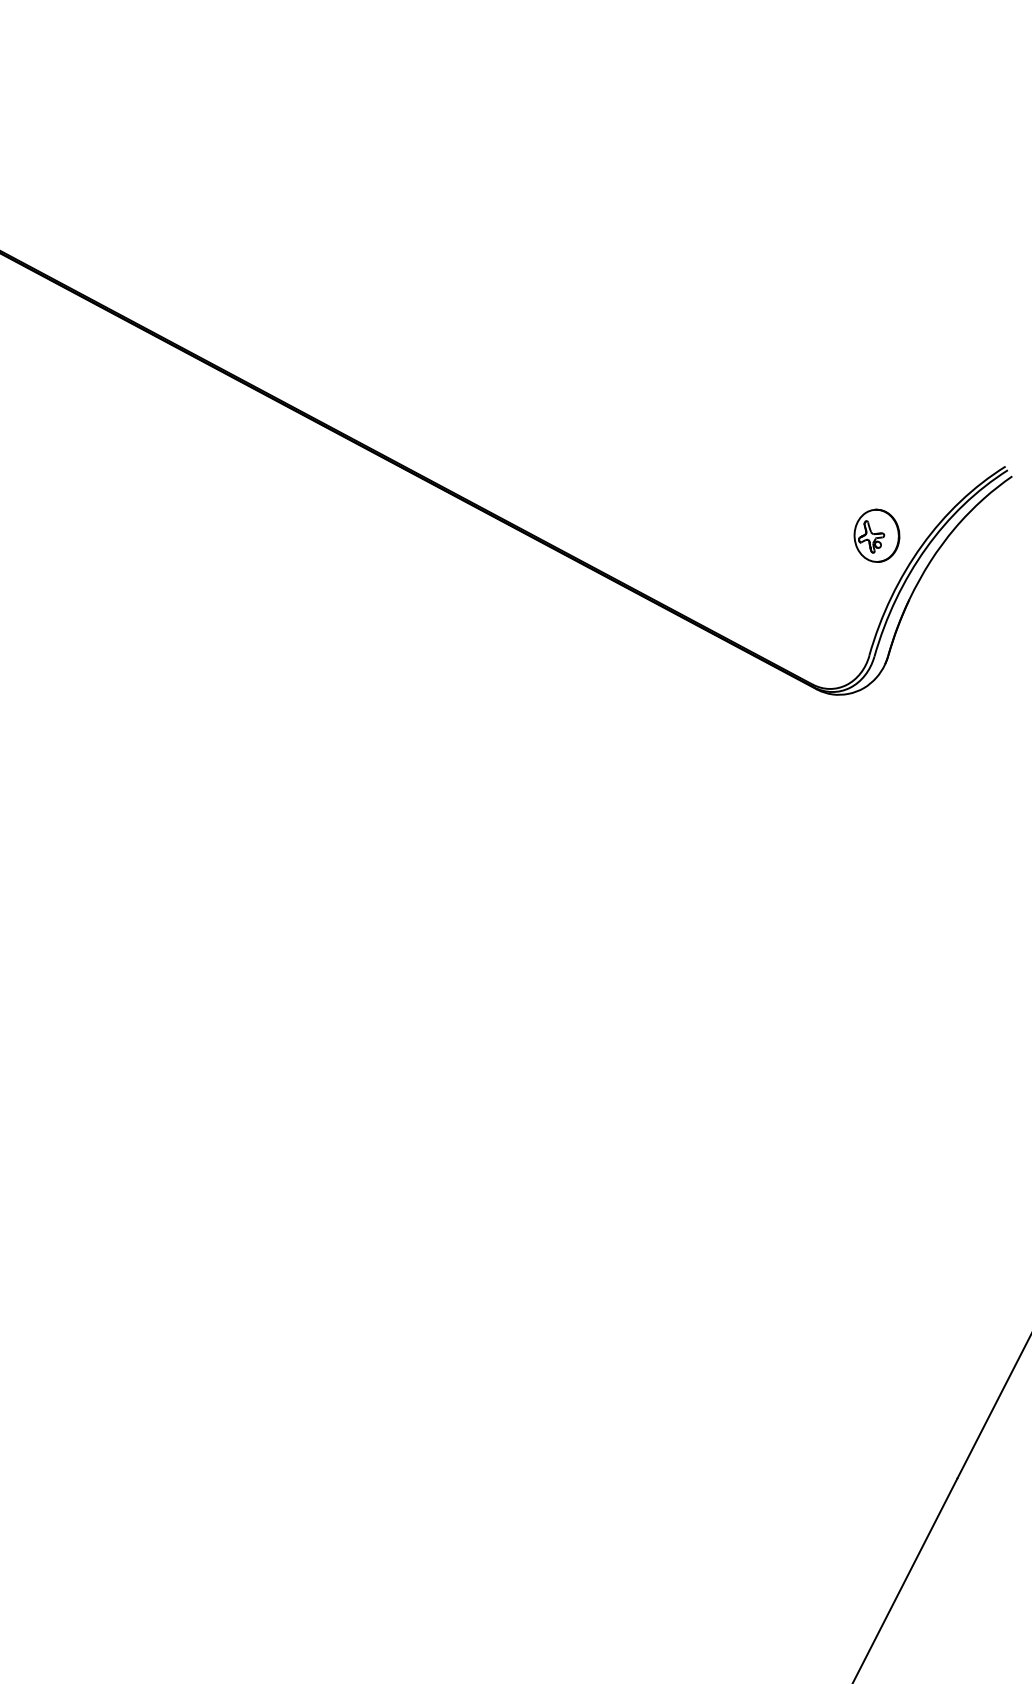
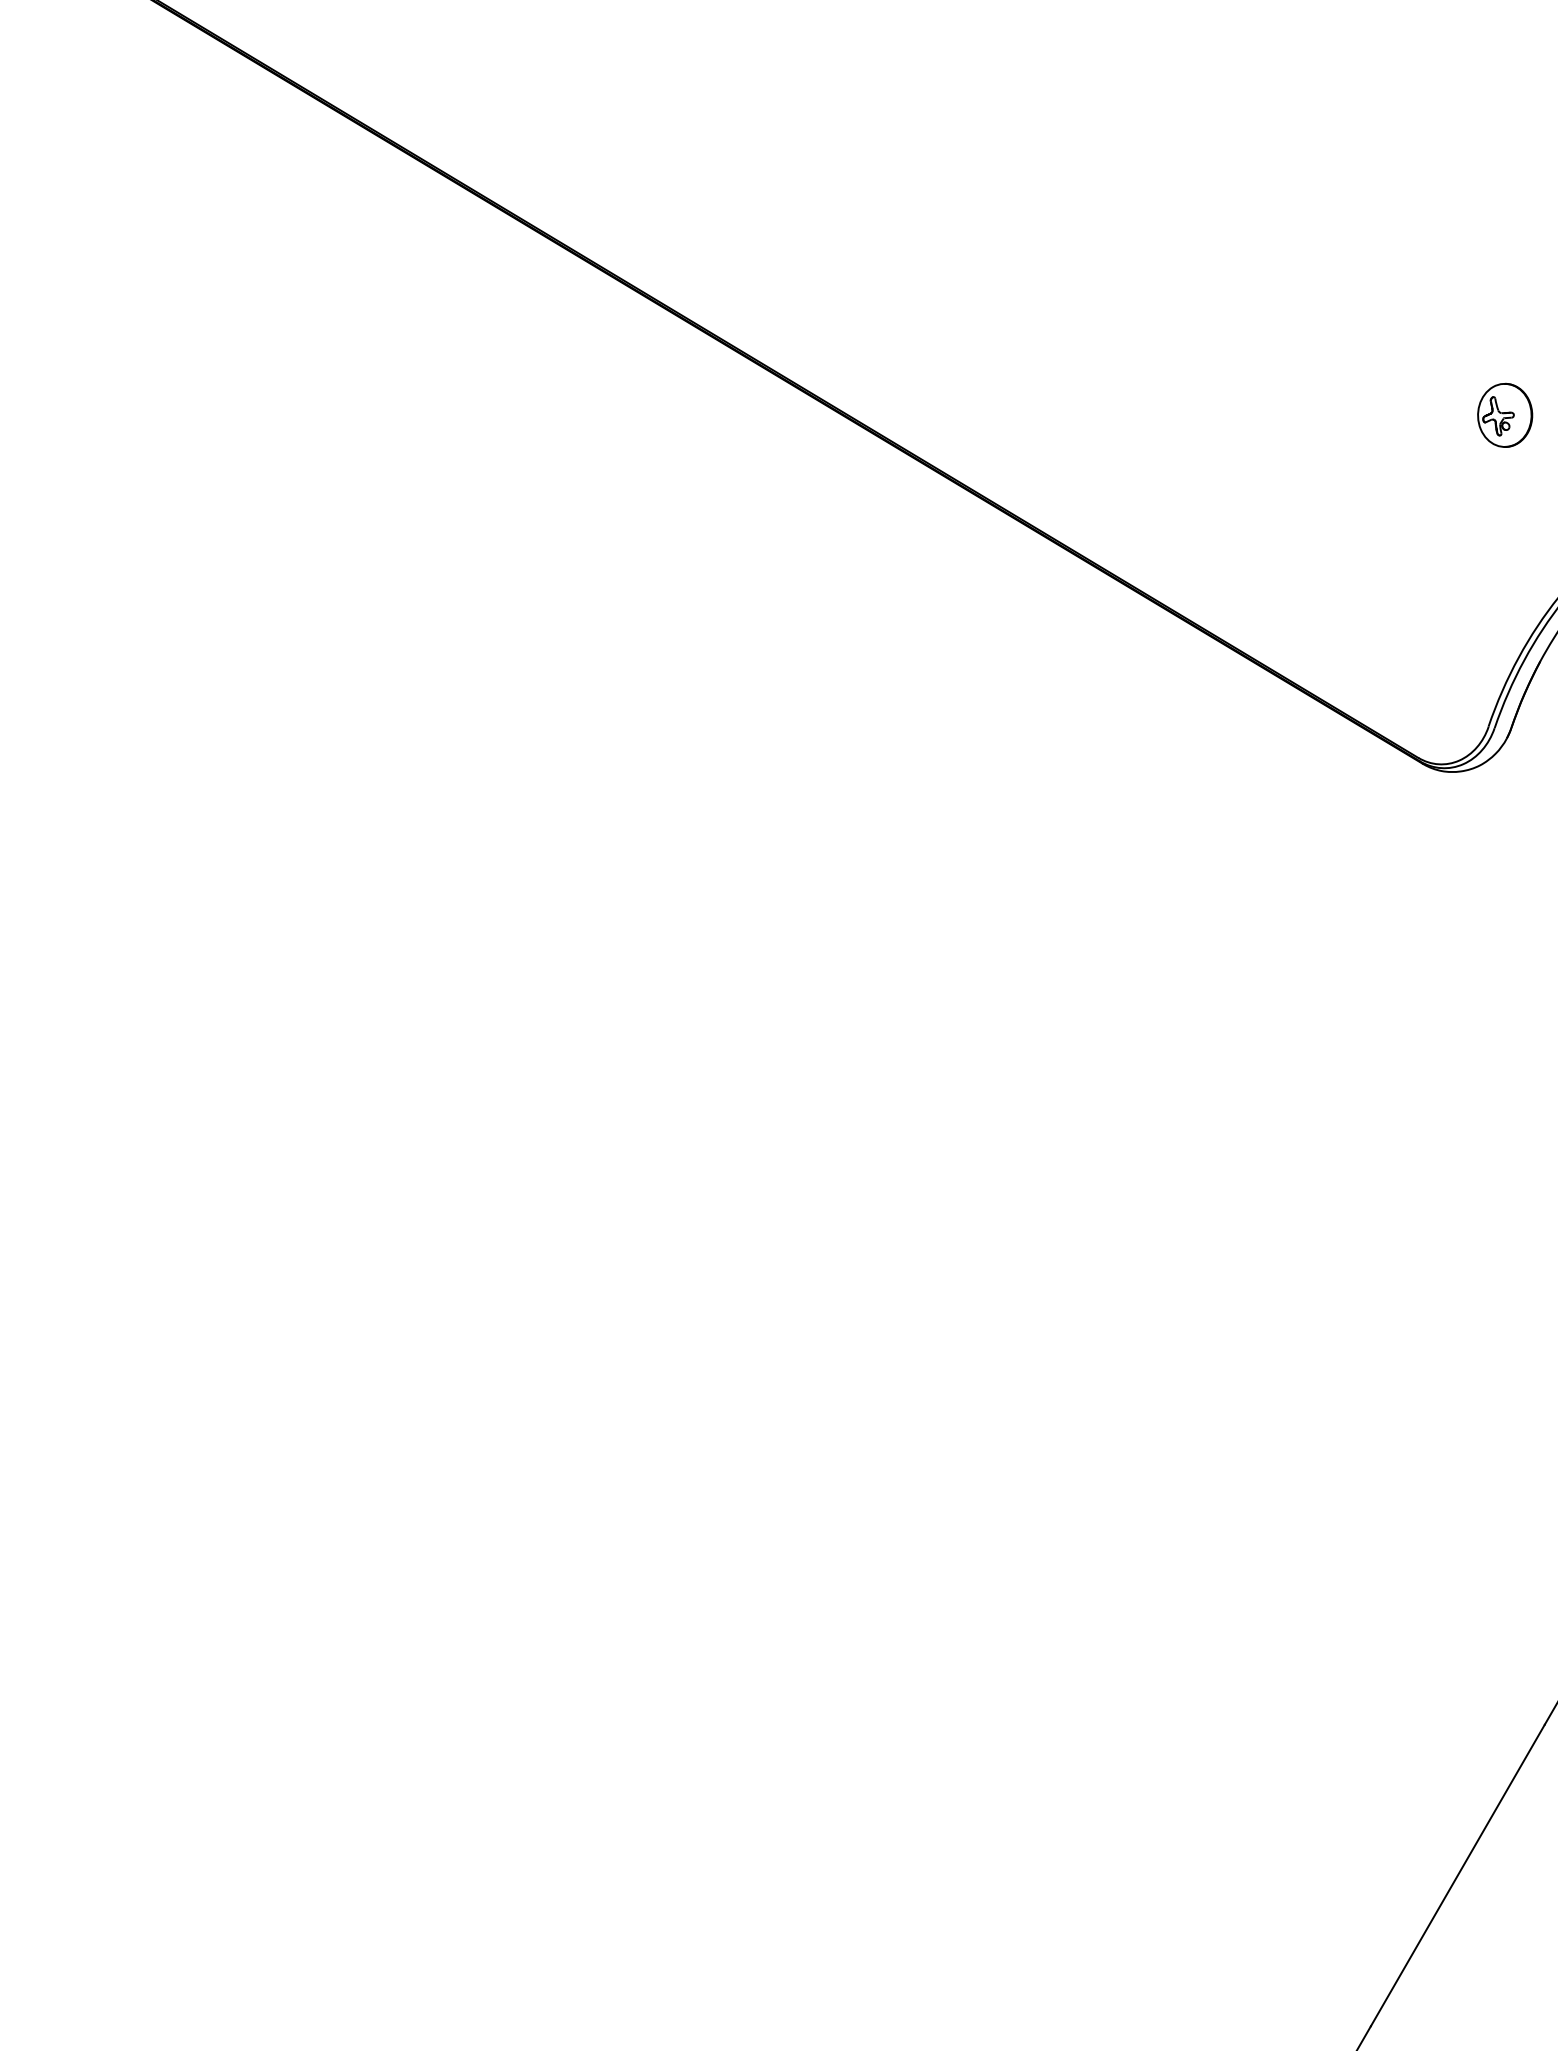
part: (877, 535) -> (1505, 414), moved

